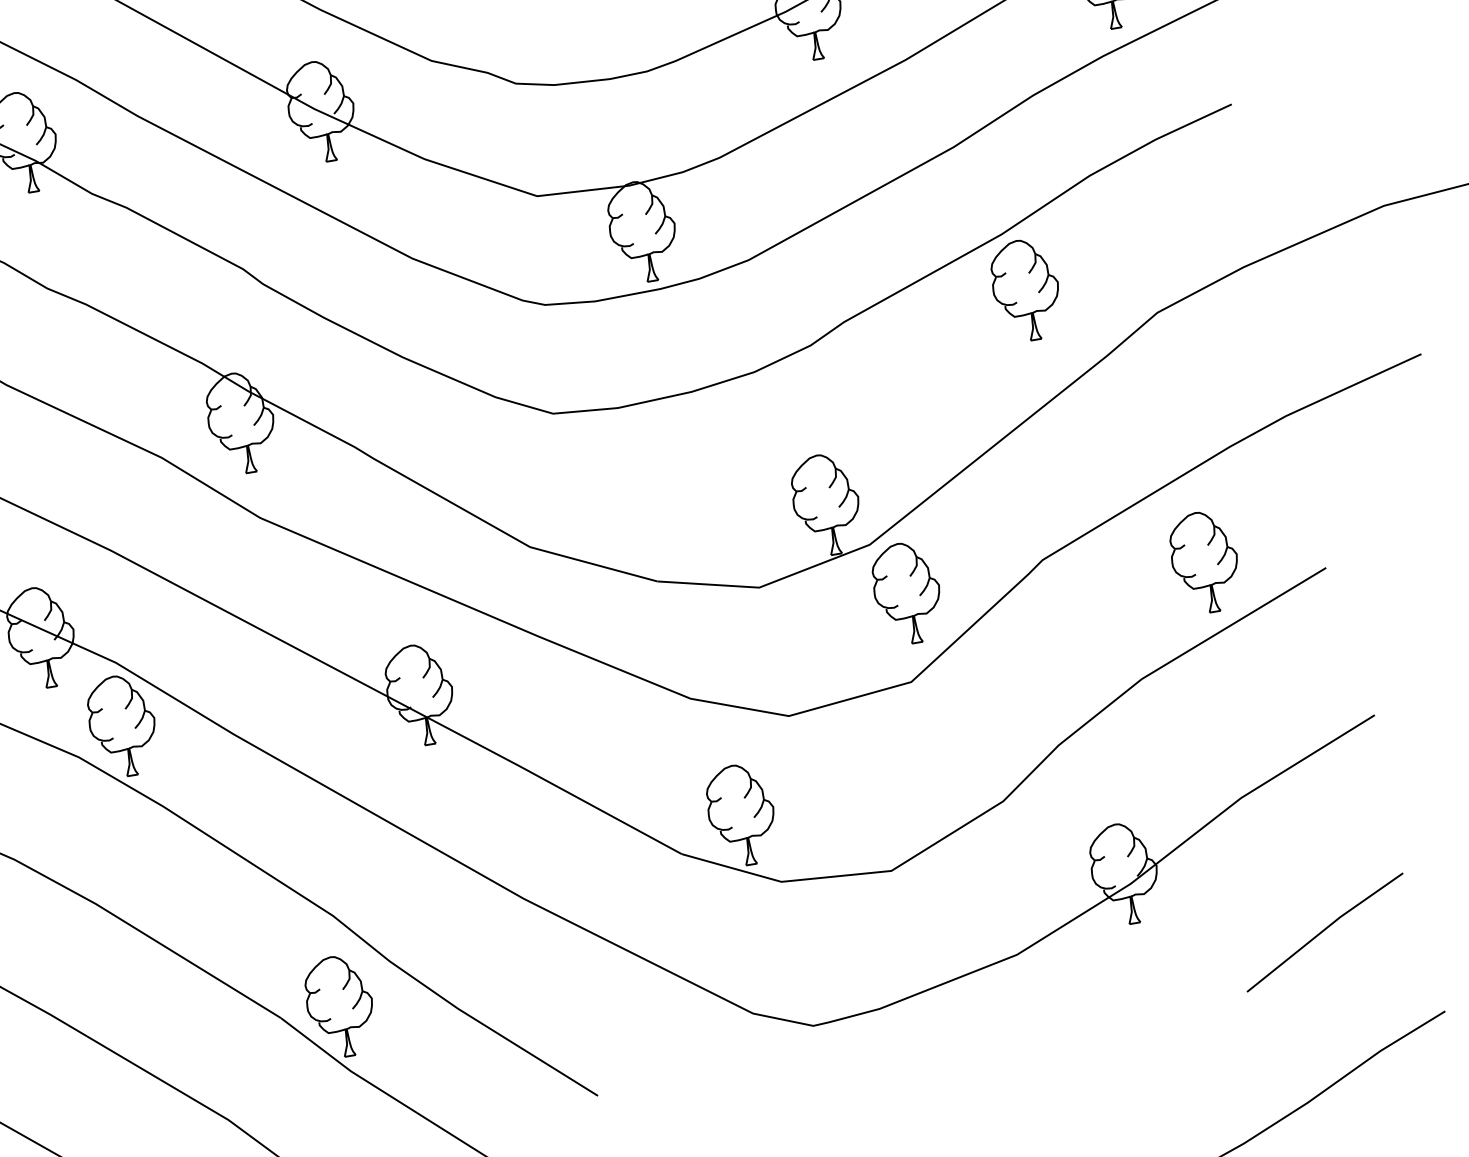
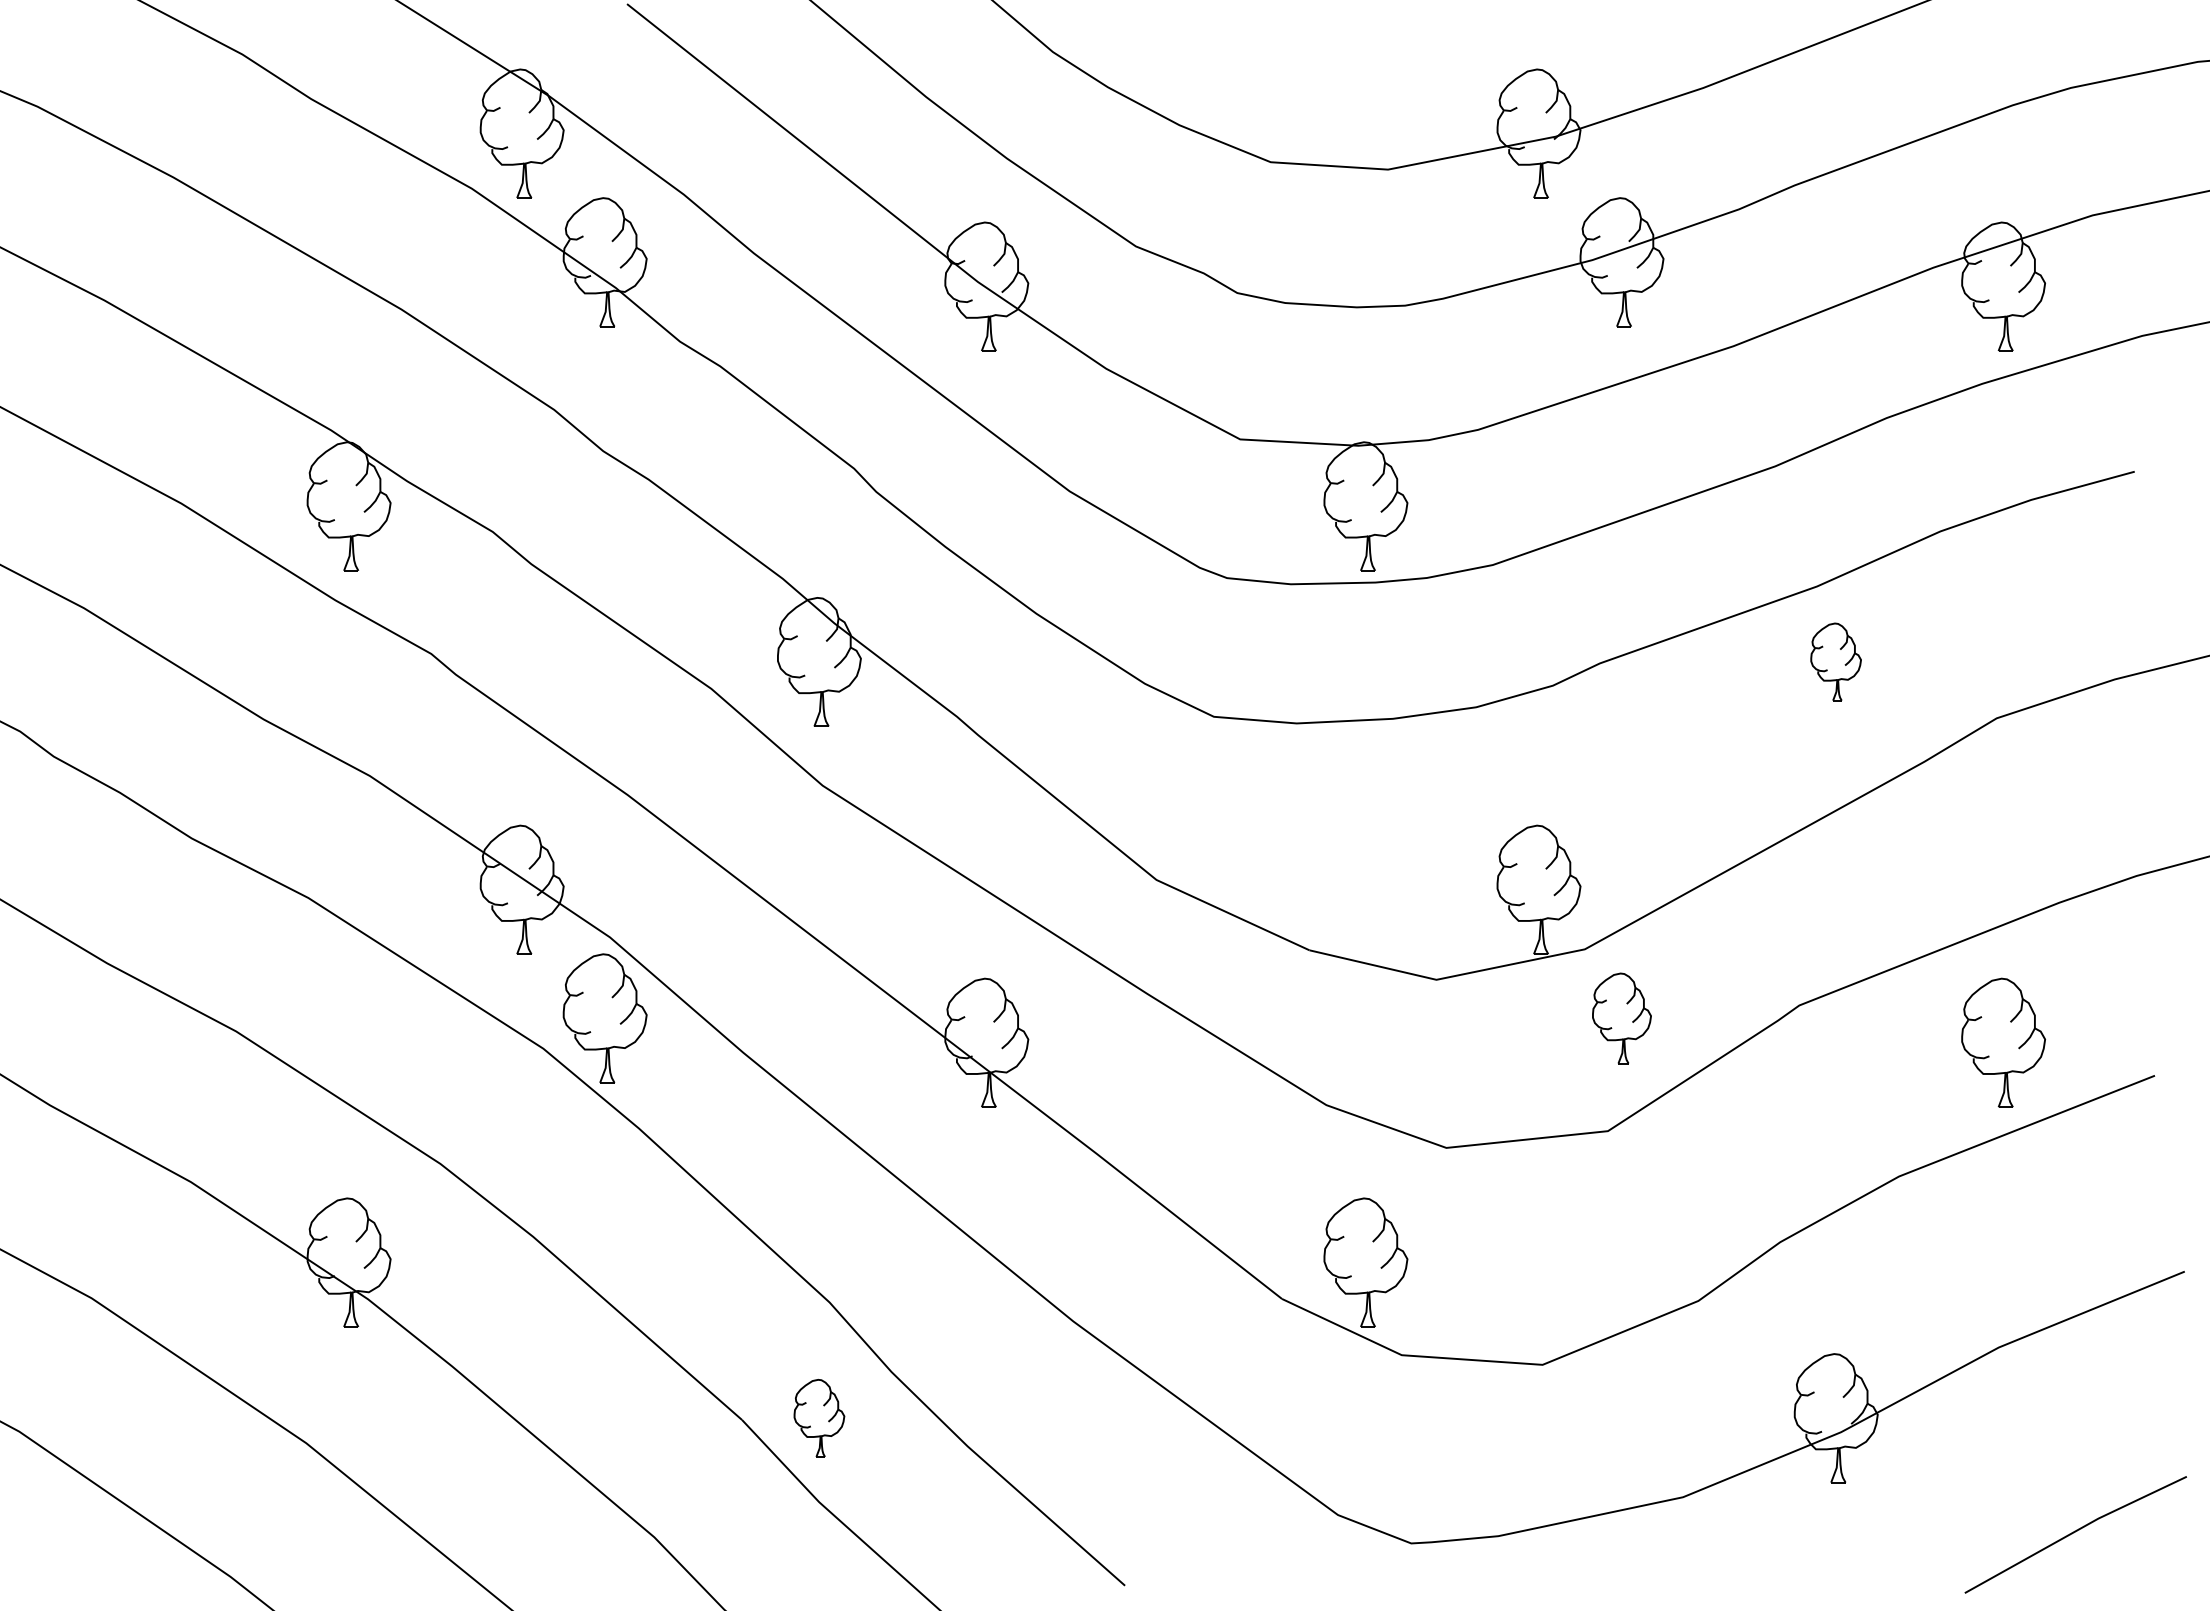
part: (1025, 289) -> (1835, 661), size x0.6
part: (907, 593) -> (1621, 1018), size x0.7
part: (340, 1006) -> (819, 1418), size x0.6

